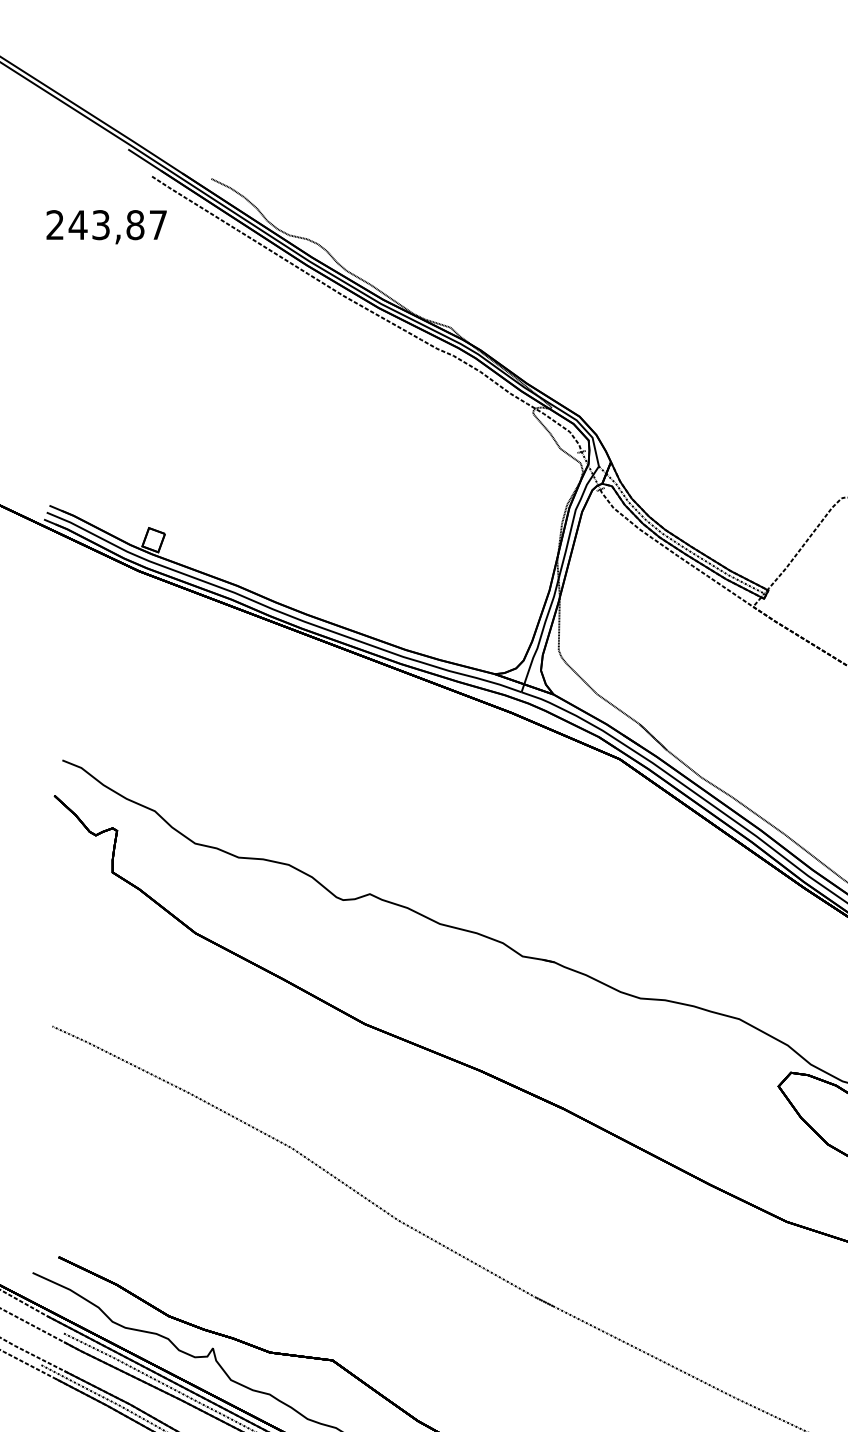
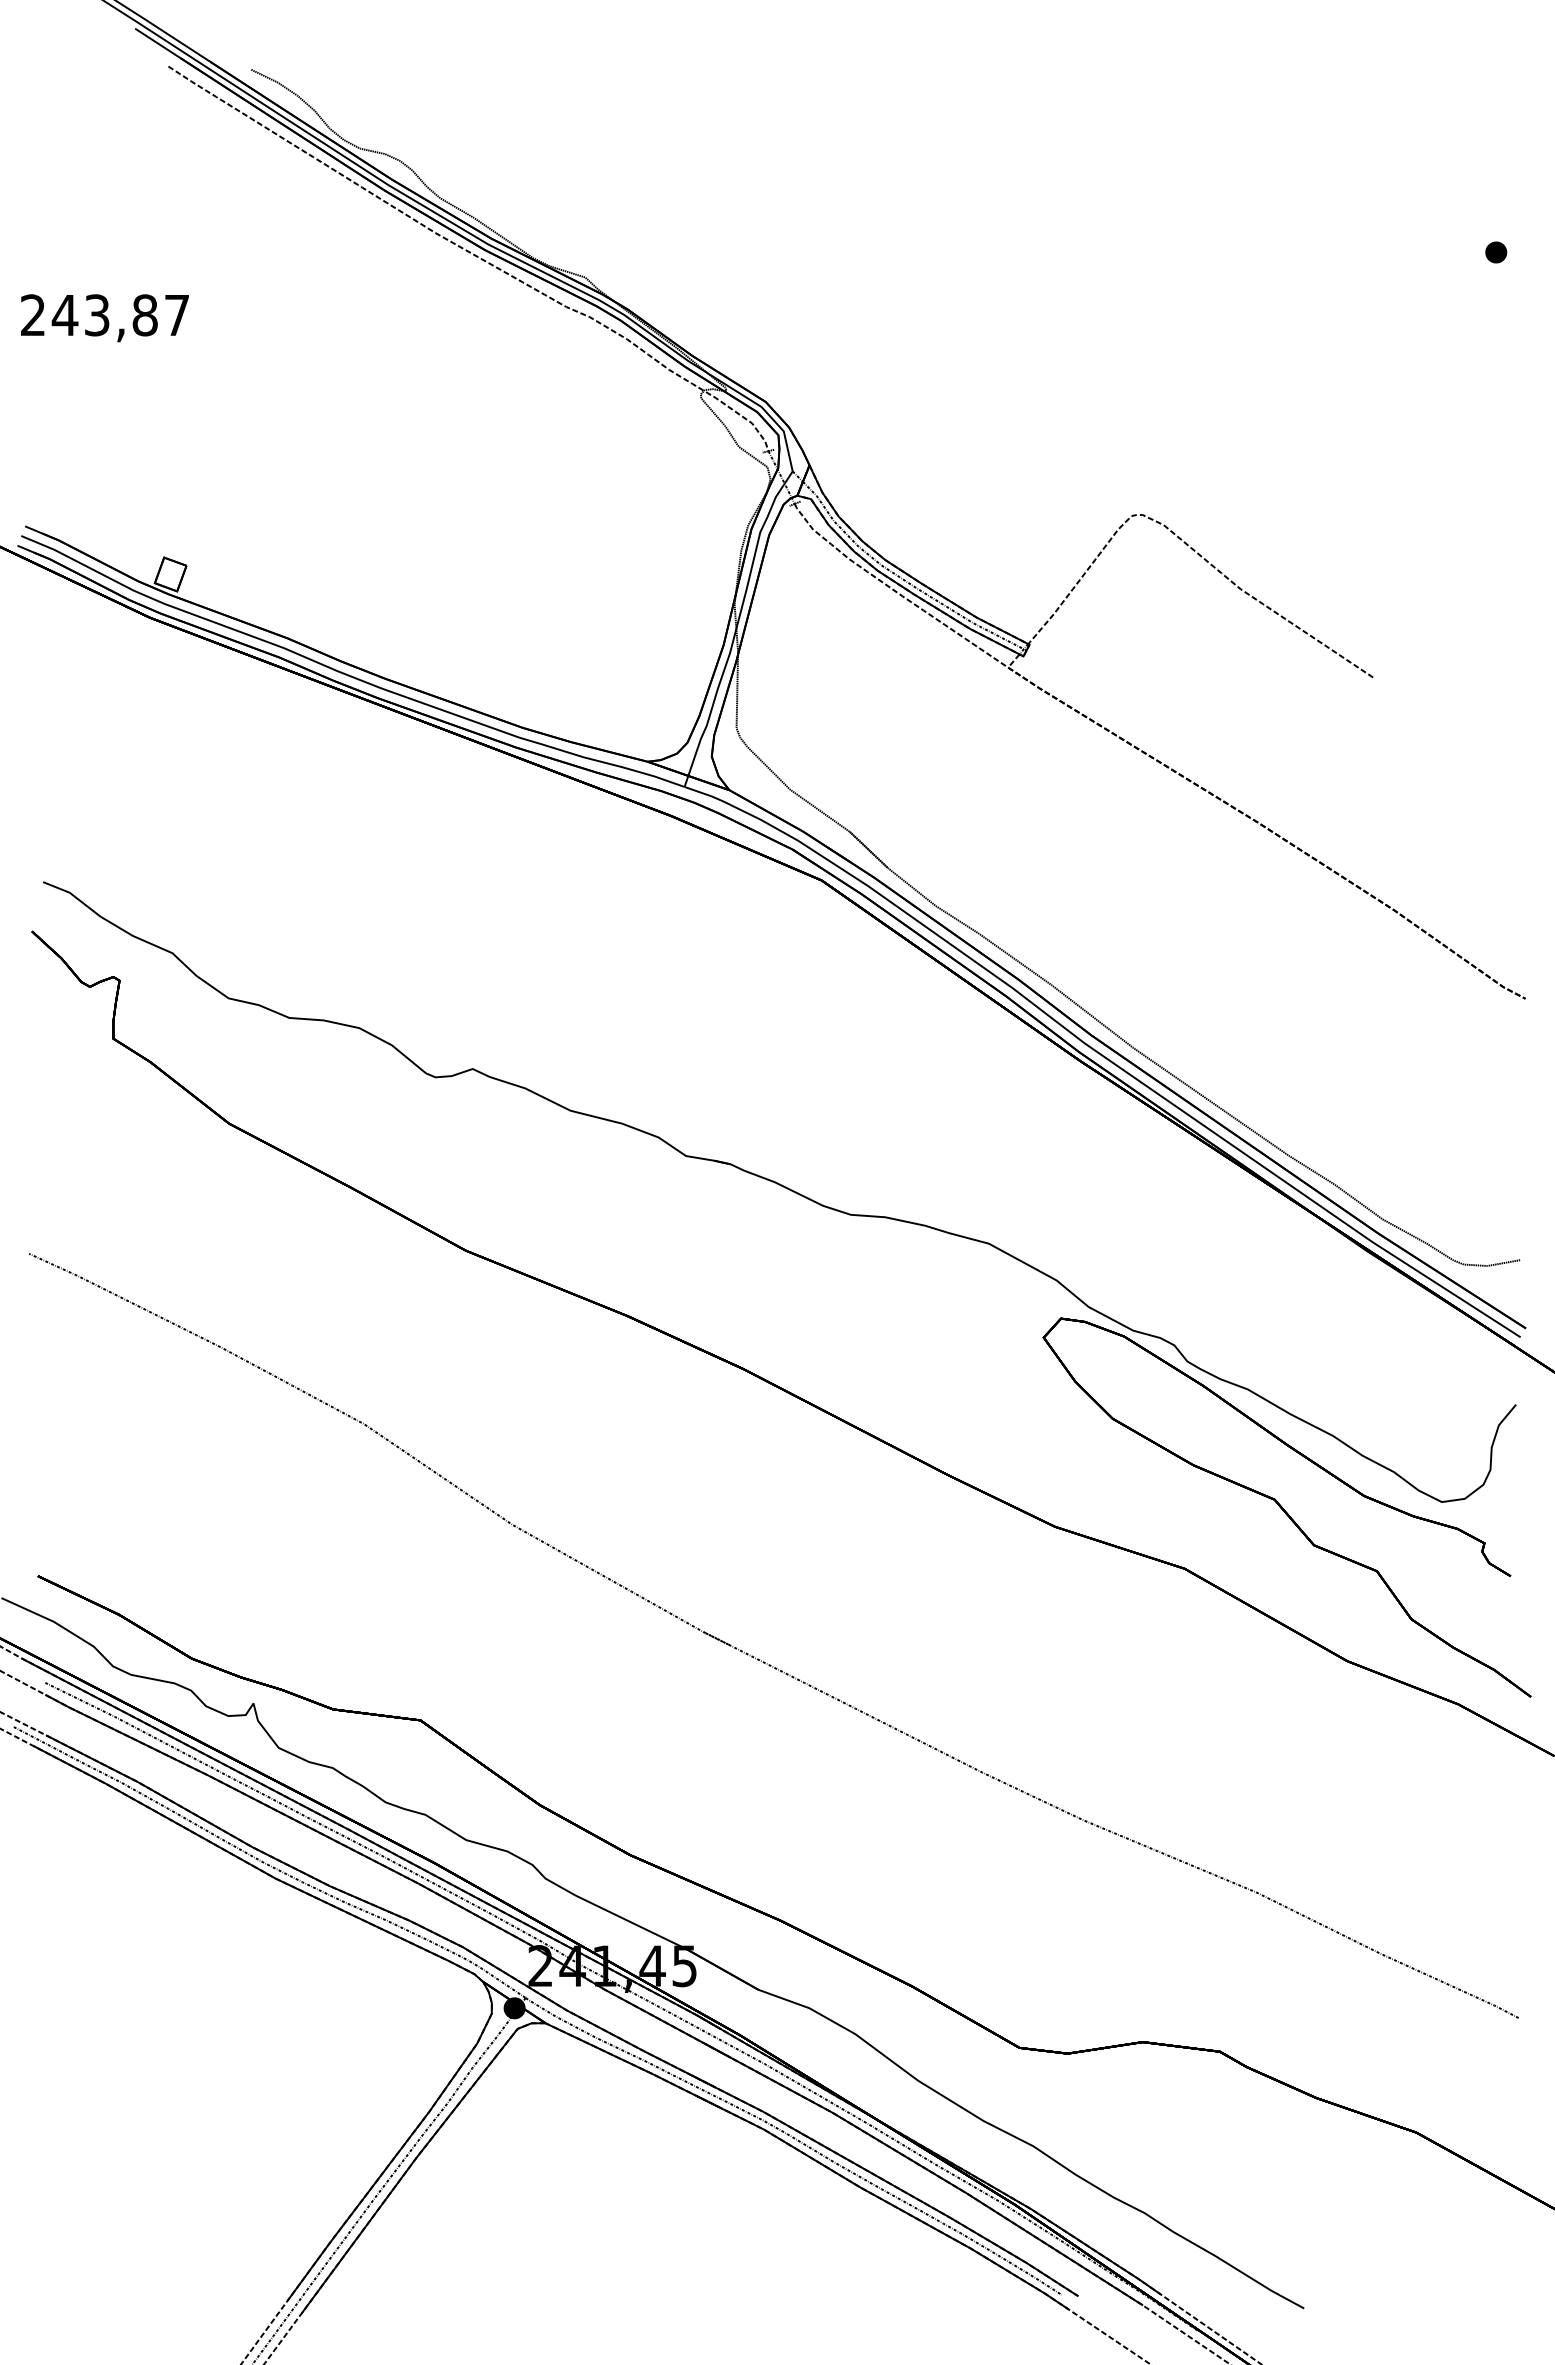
text: (106, 227) -> (104, 318), moved

